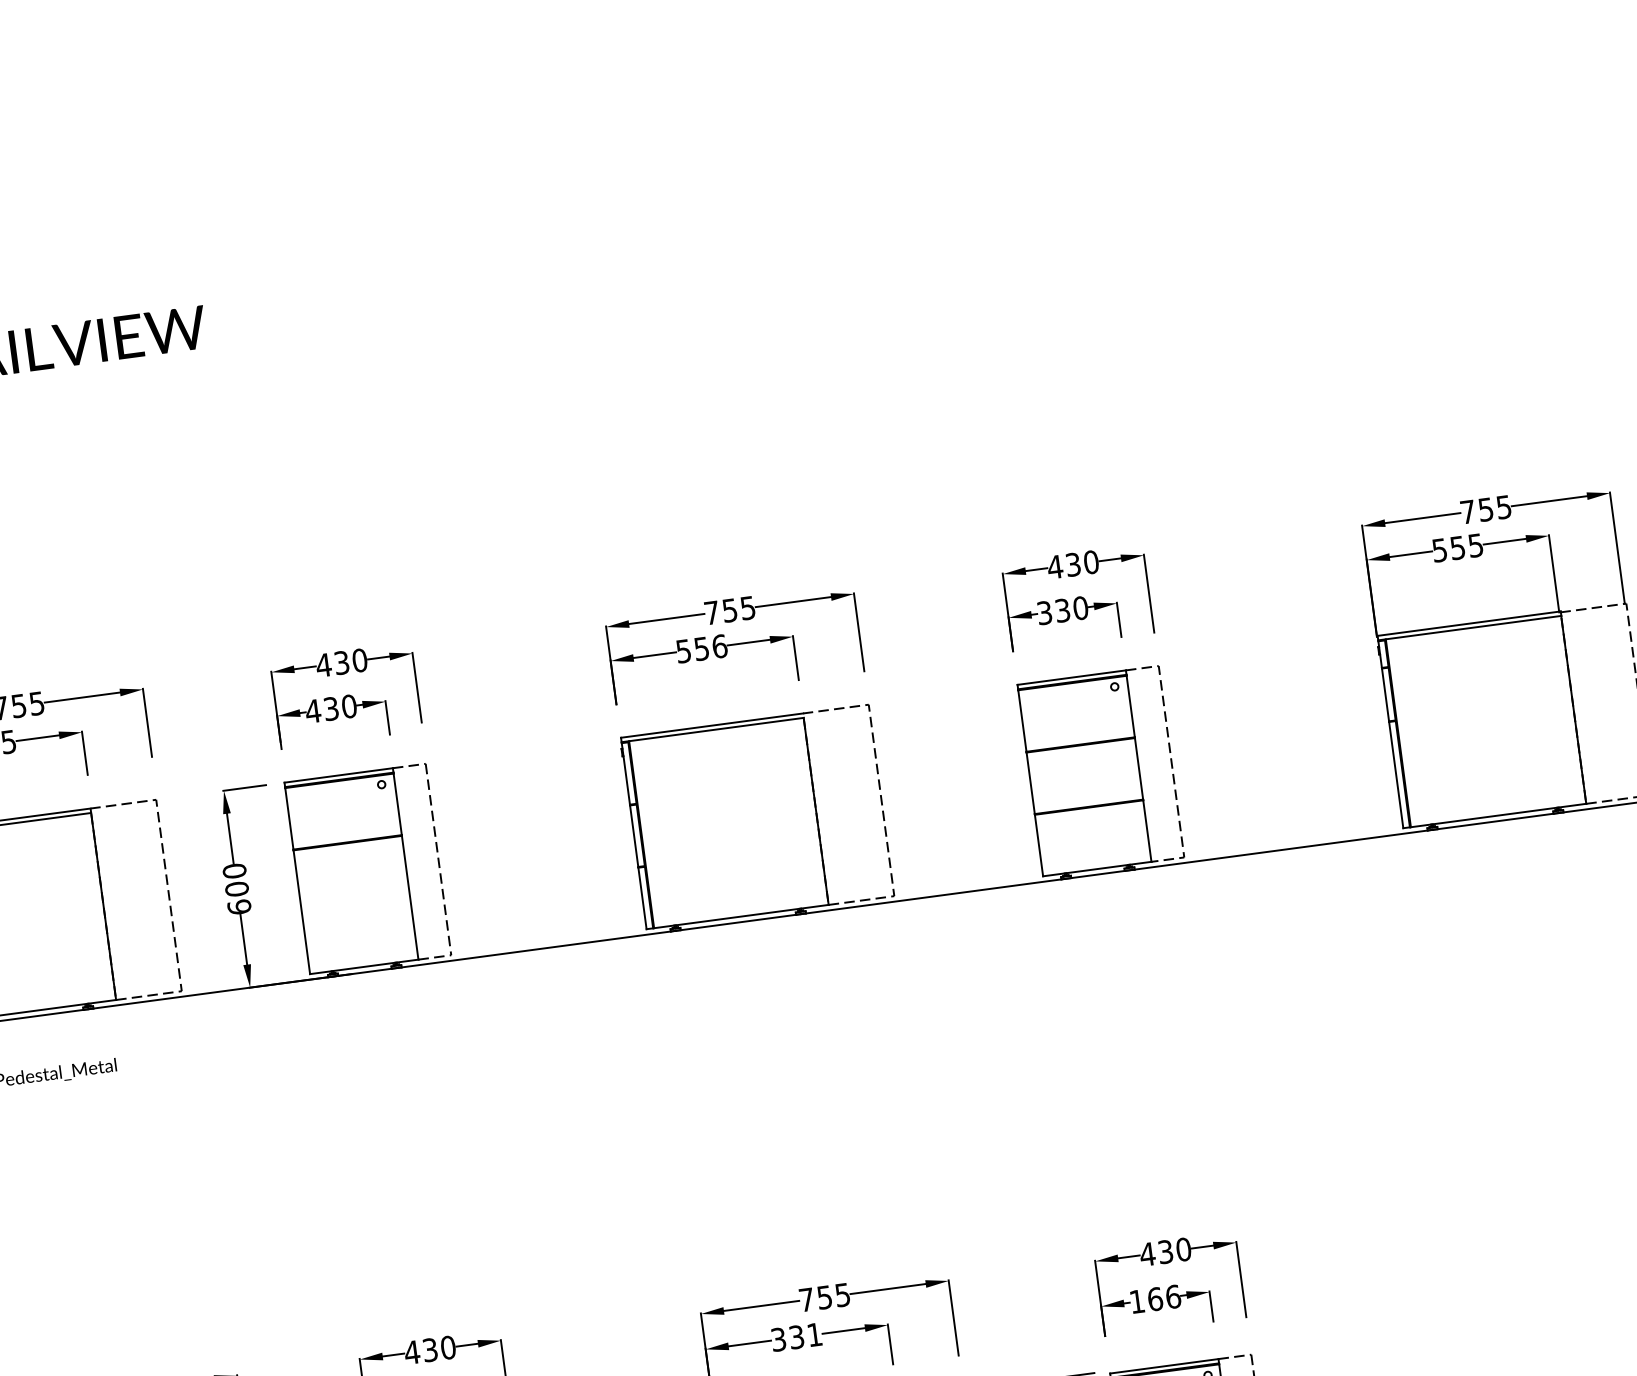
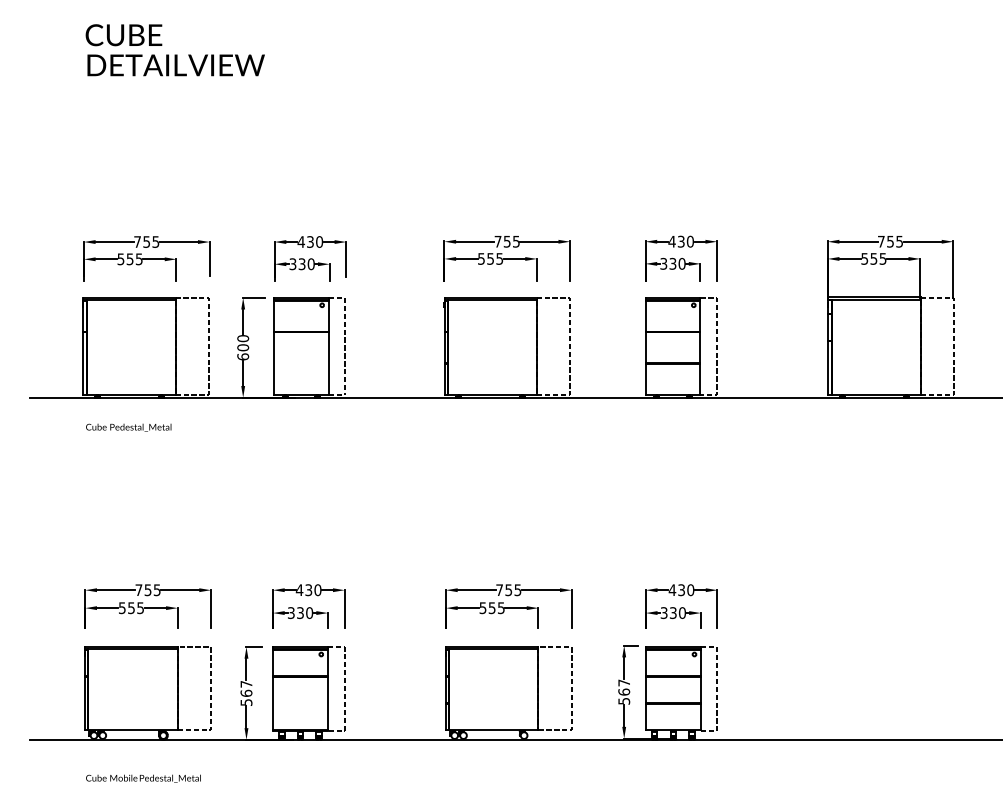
text: (719, 645) -> (499, 258), 556 -> 555
text: (312, 711) -> (292, 264), 430 -> 330
text: (1155, 1300) -> (673, 613), 166 -> 330
text: (797, 1337) -> (492, 608), 331 -> 555

